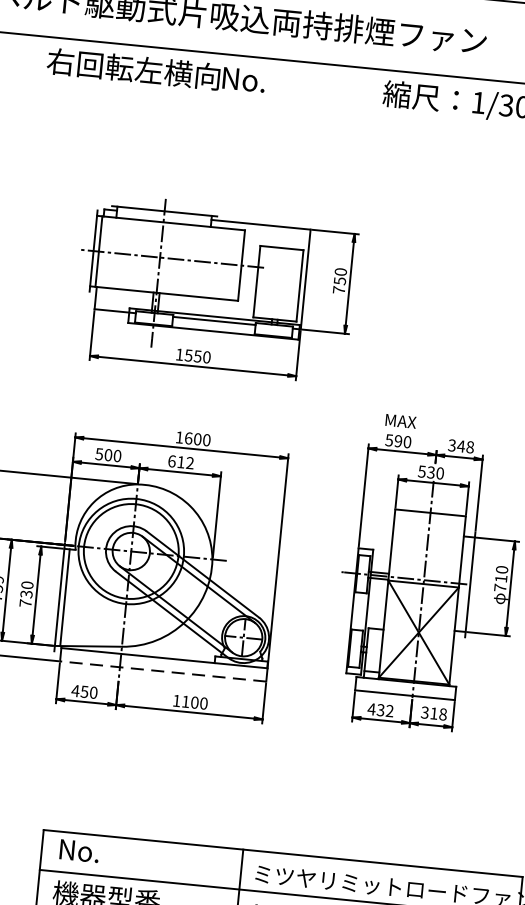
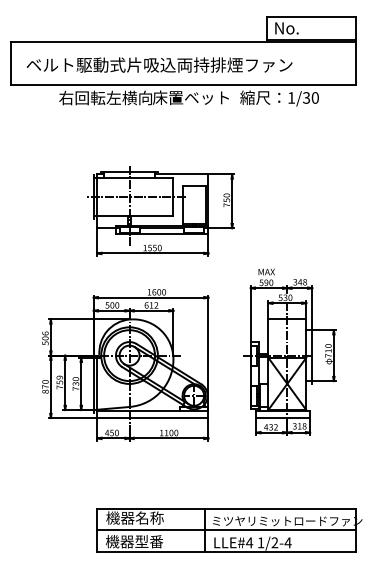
text: (291, 83) -> (190, 97), No. -> 床置ベット
line: (162, 672) -> (152, 418), dashed -> solid
text: (110, 852) -> (134, 517), No. -> 機器名称

